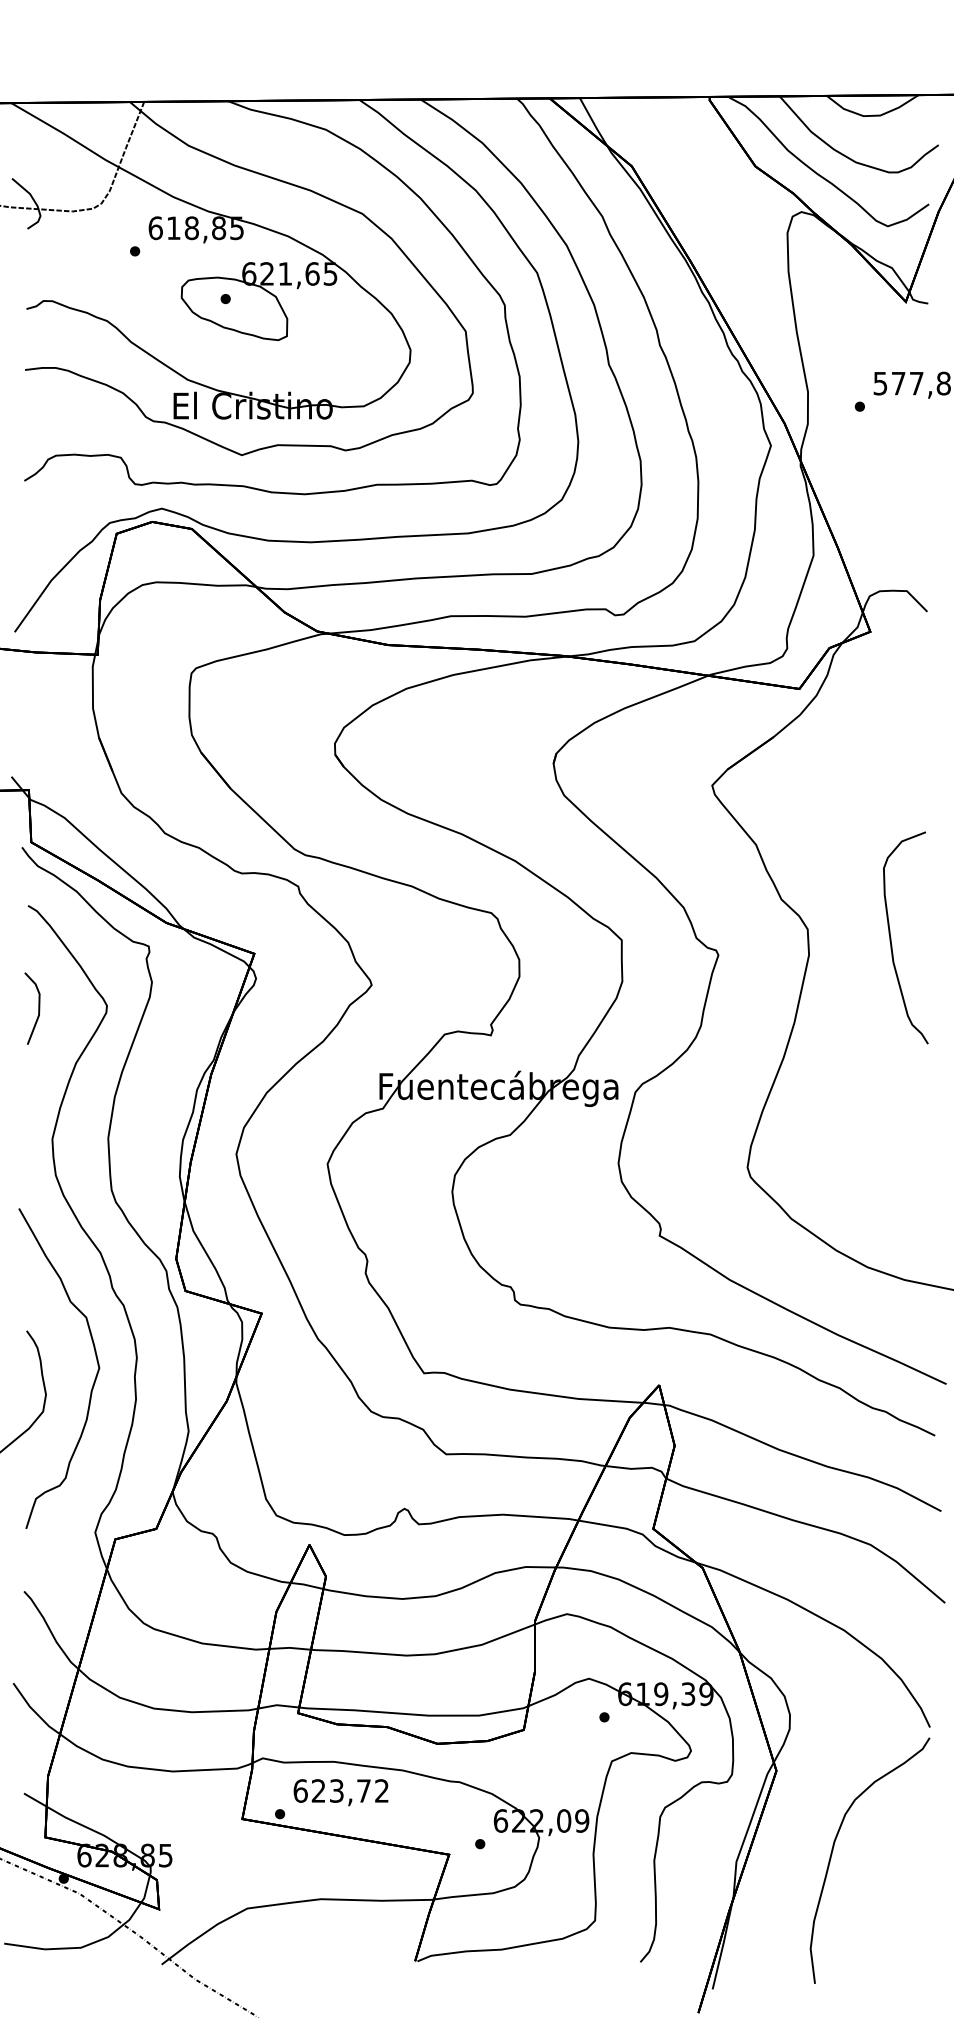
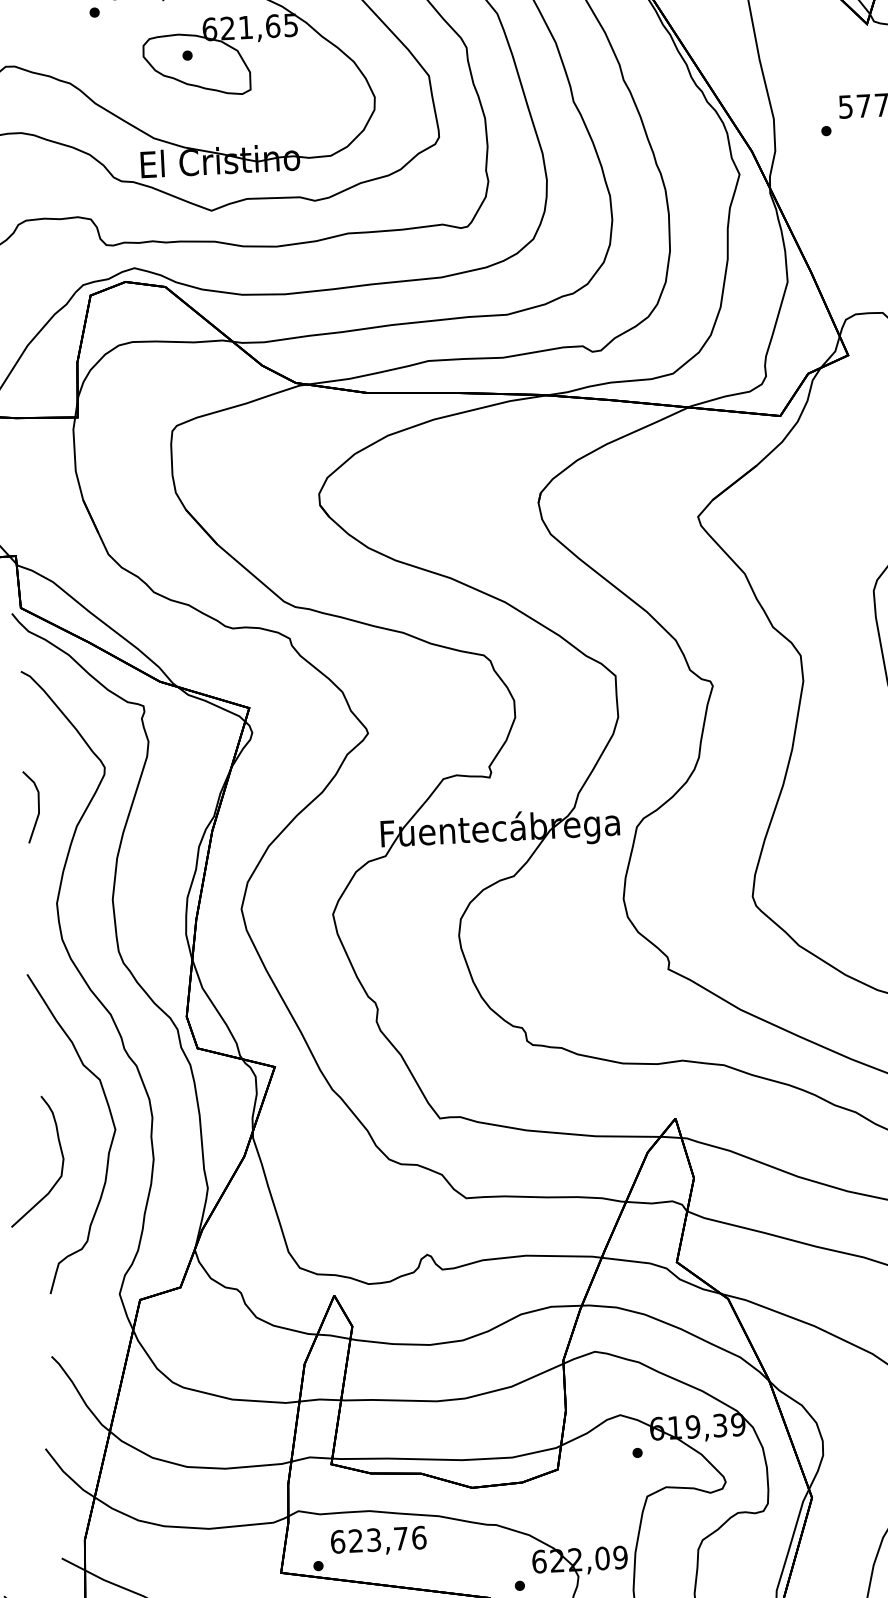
line: (38, 1008) -> (38, 806), moved
text: (382, 1790) -> (419, 1537), 623,72 -> 623,76

